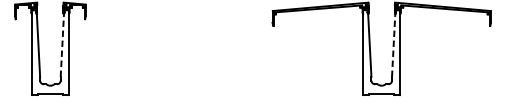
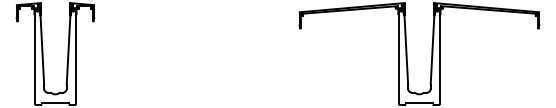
line: (62, 45) -> (68, 50), dashed -> solid
line: (393, 45) -> (432, 50), dashed -> solid

